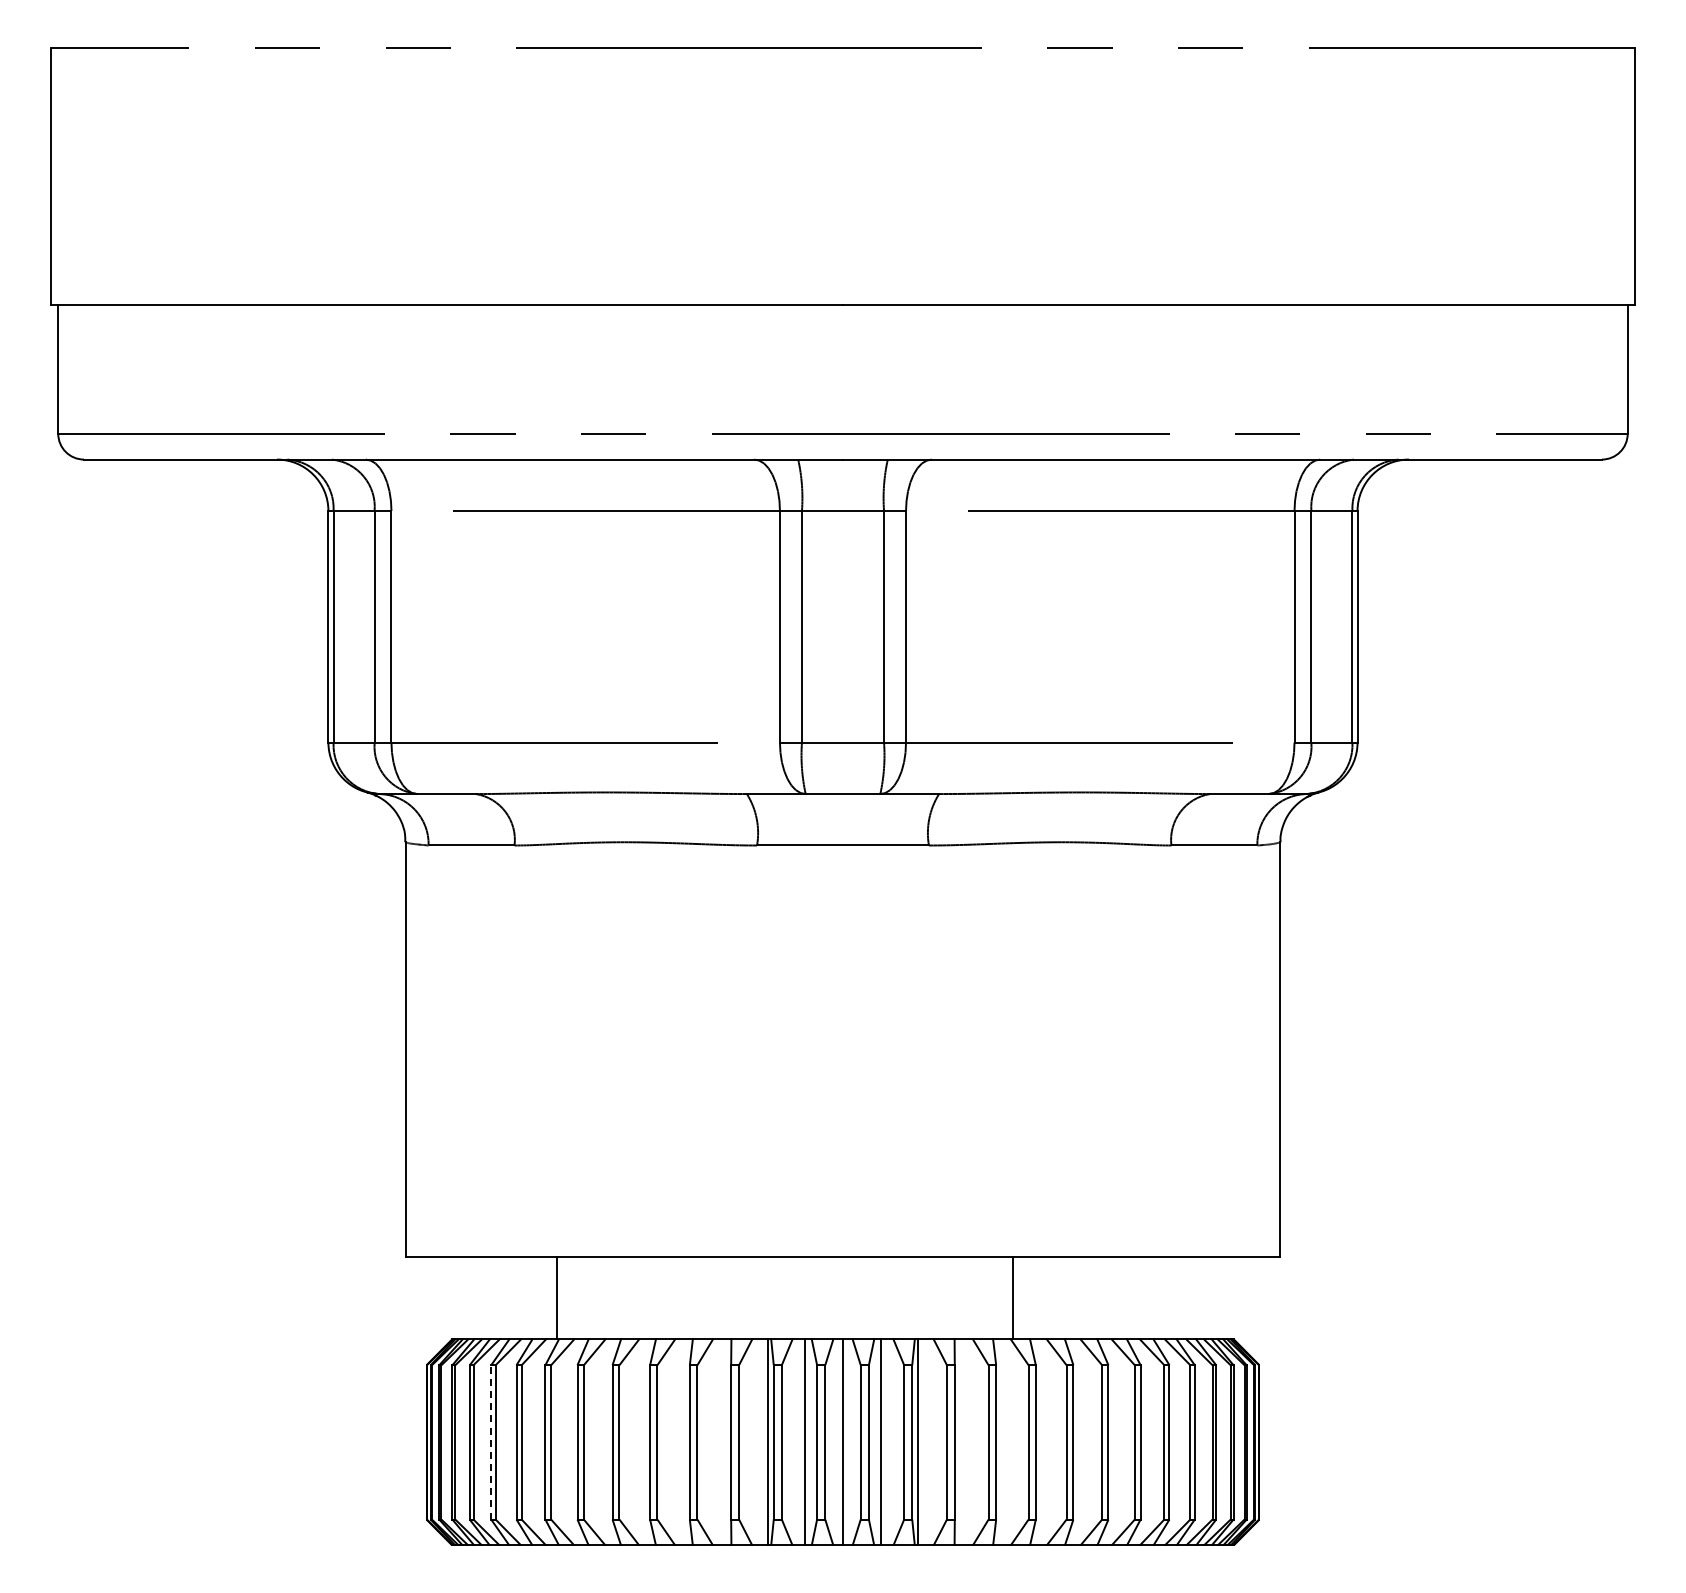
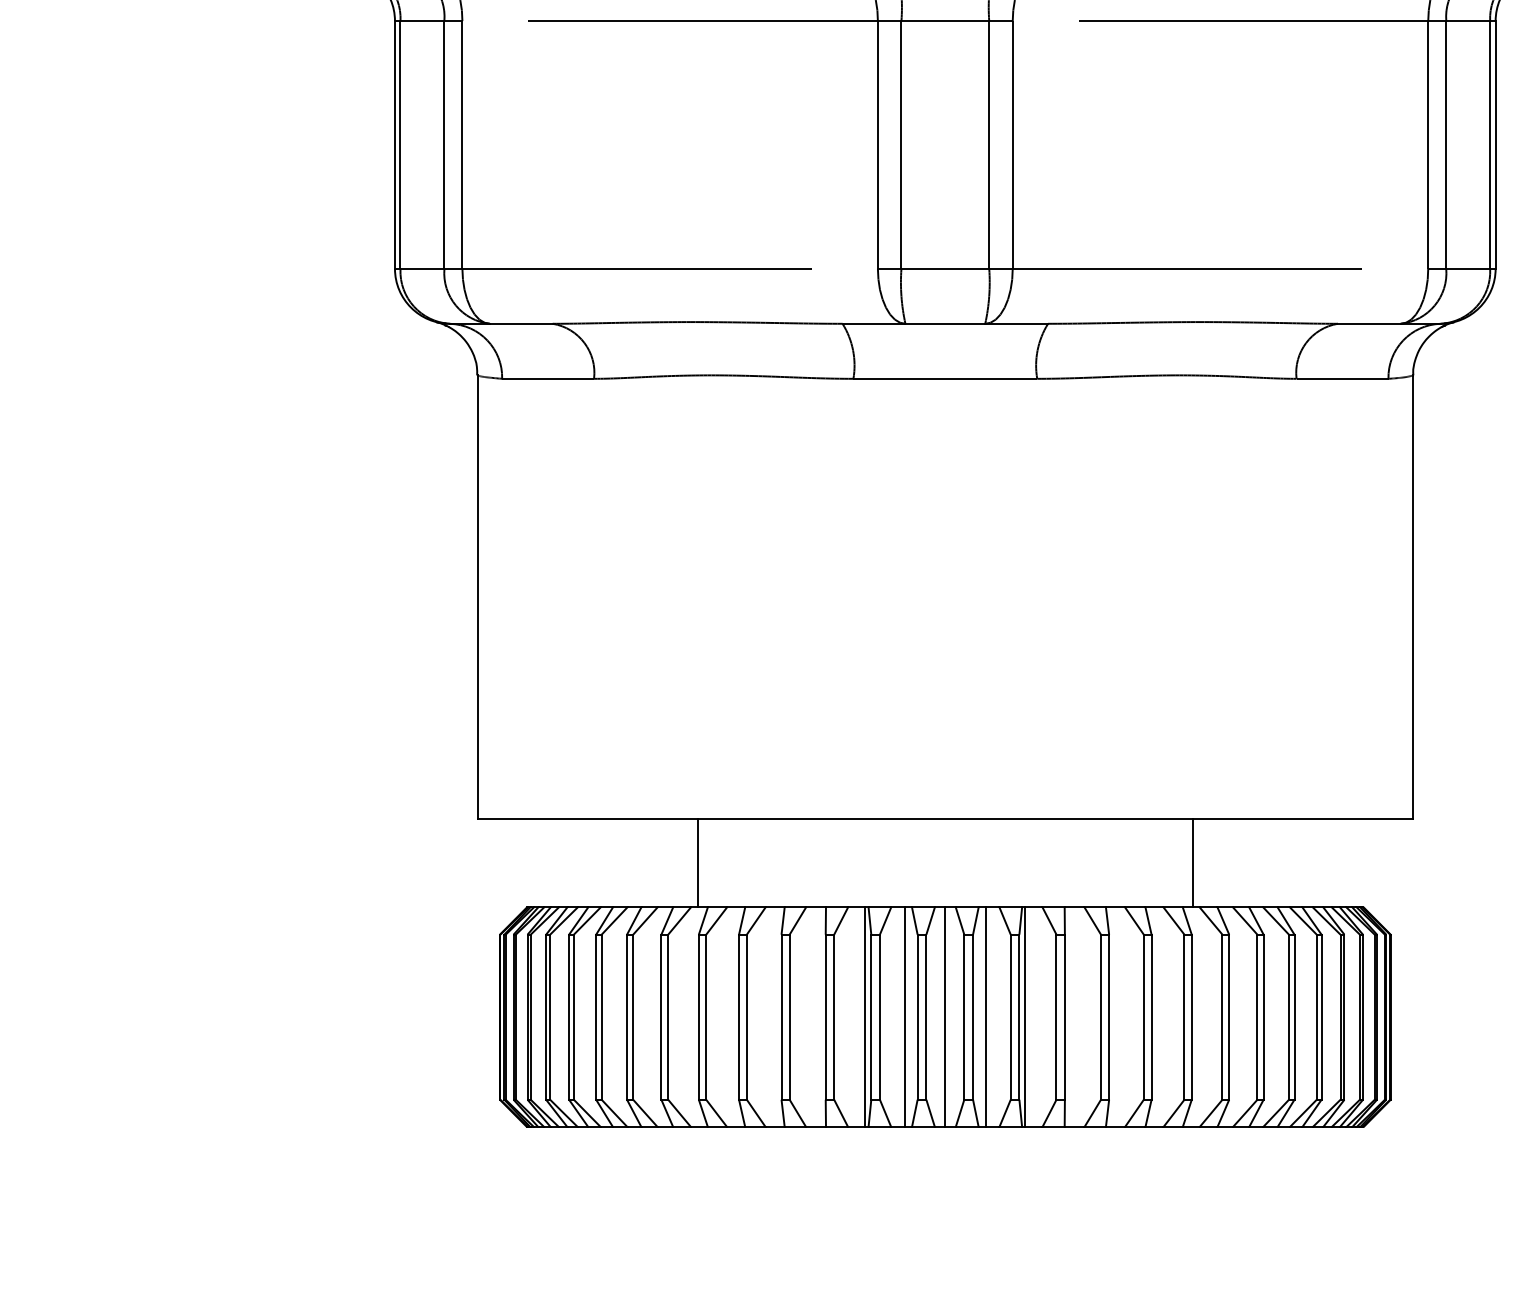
line: (557, 1298) -> (697, 863), moved
line: (1012, 1298) -> (1192, 863), moved
line: (491, 1441) -> (569, 1016), dashed -> solid

